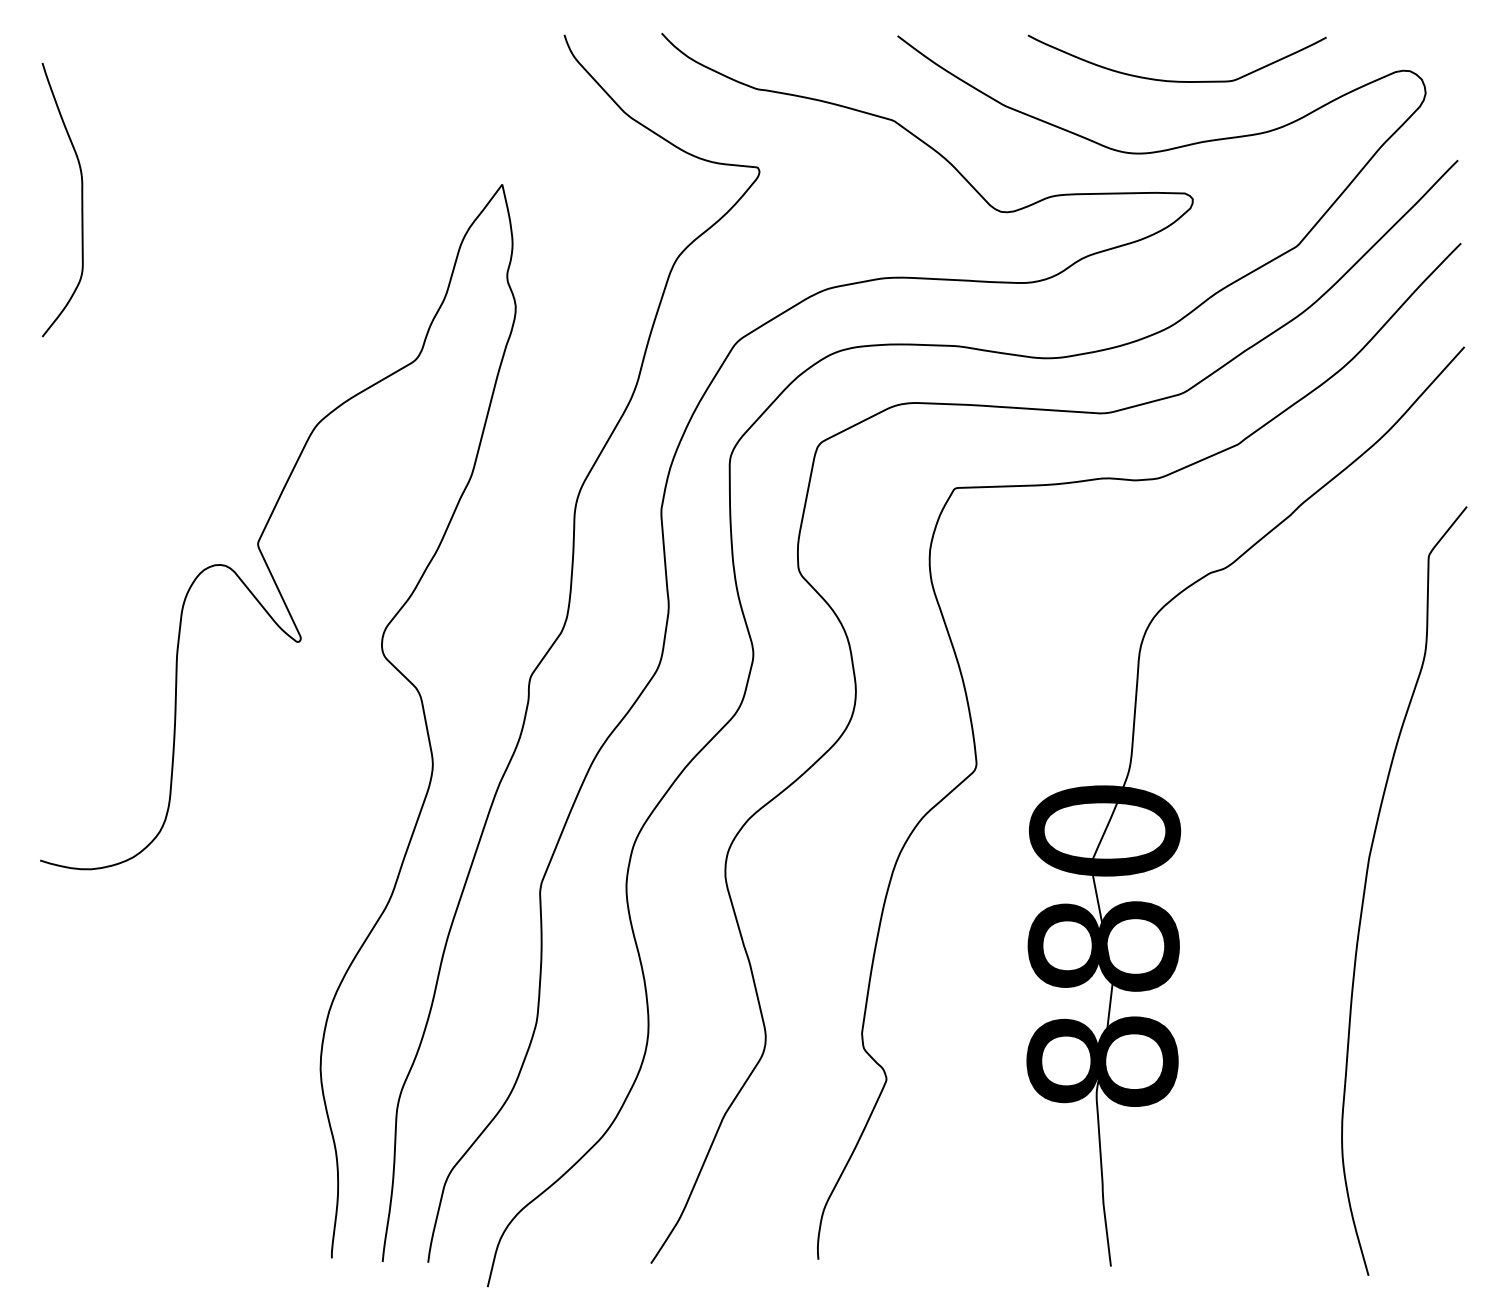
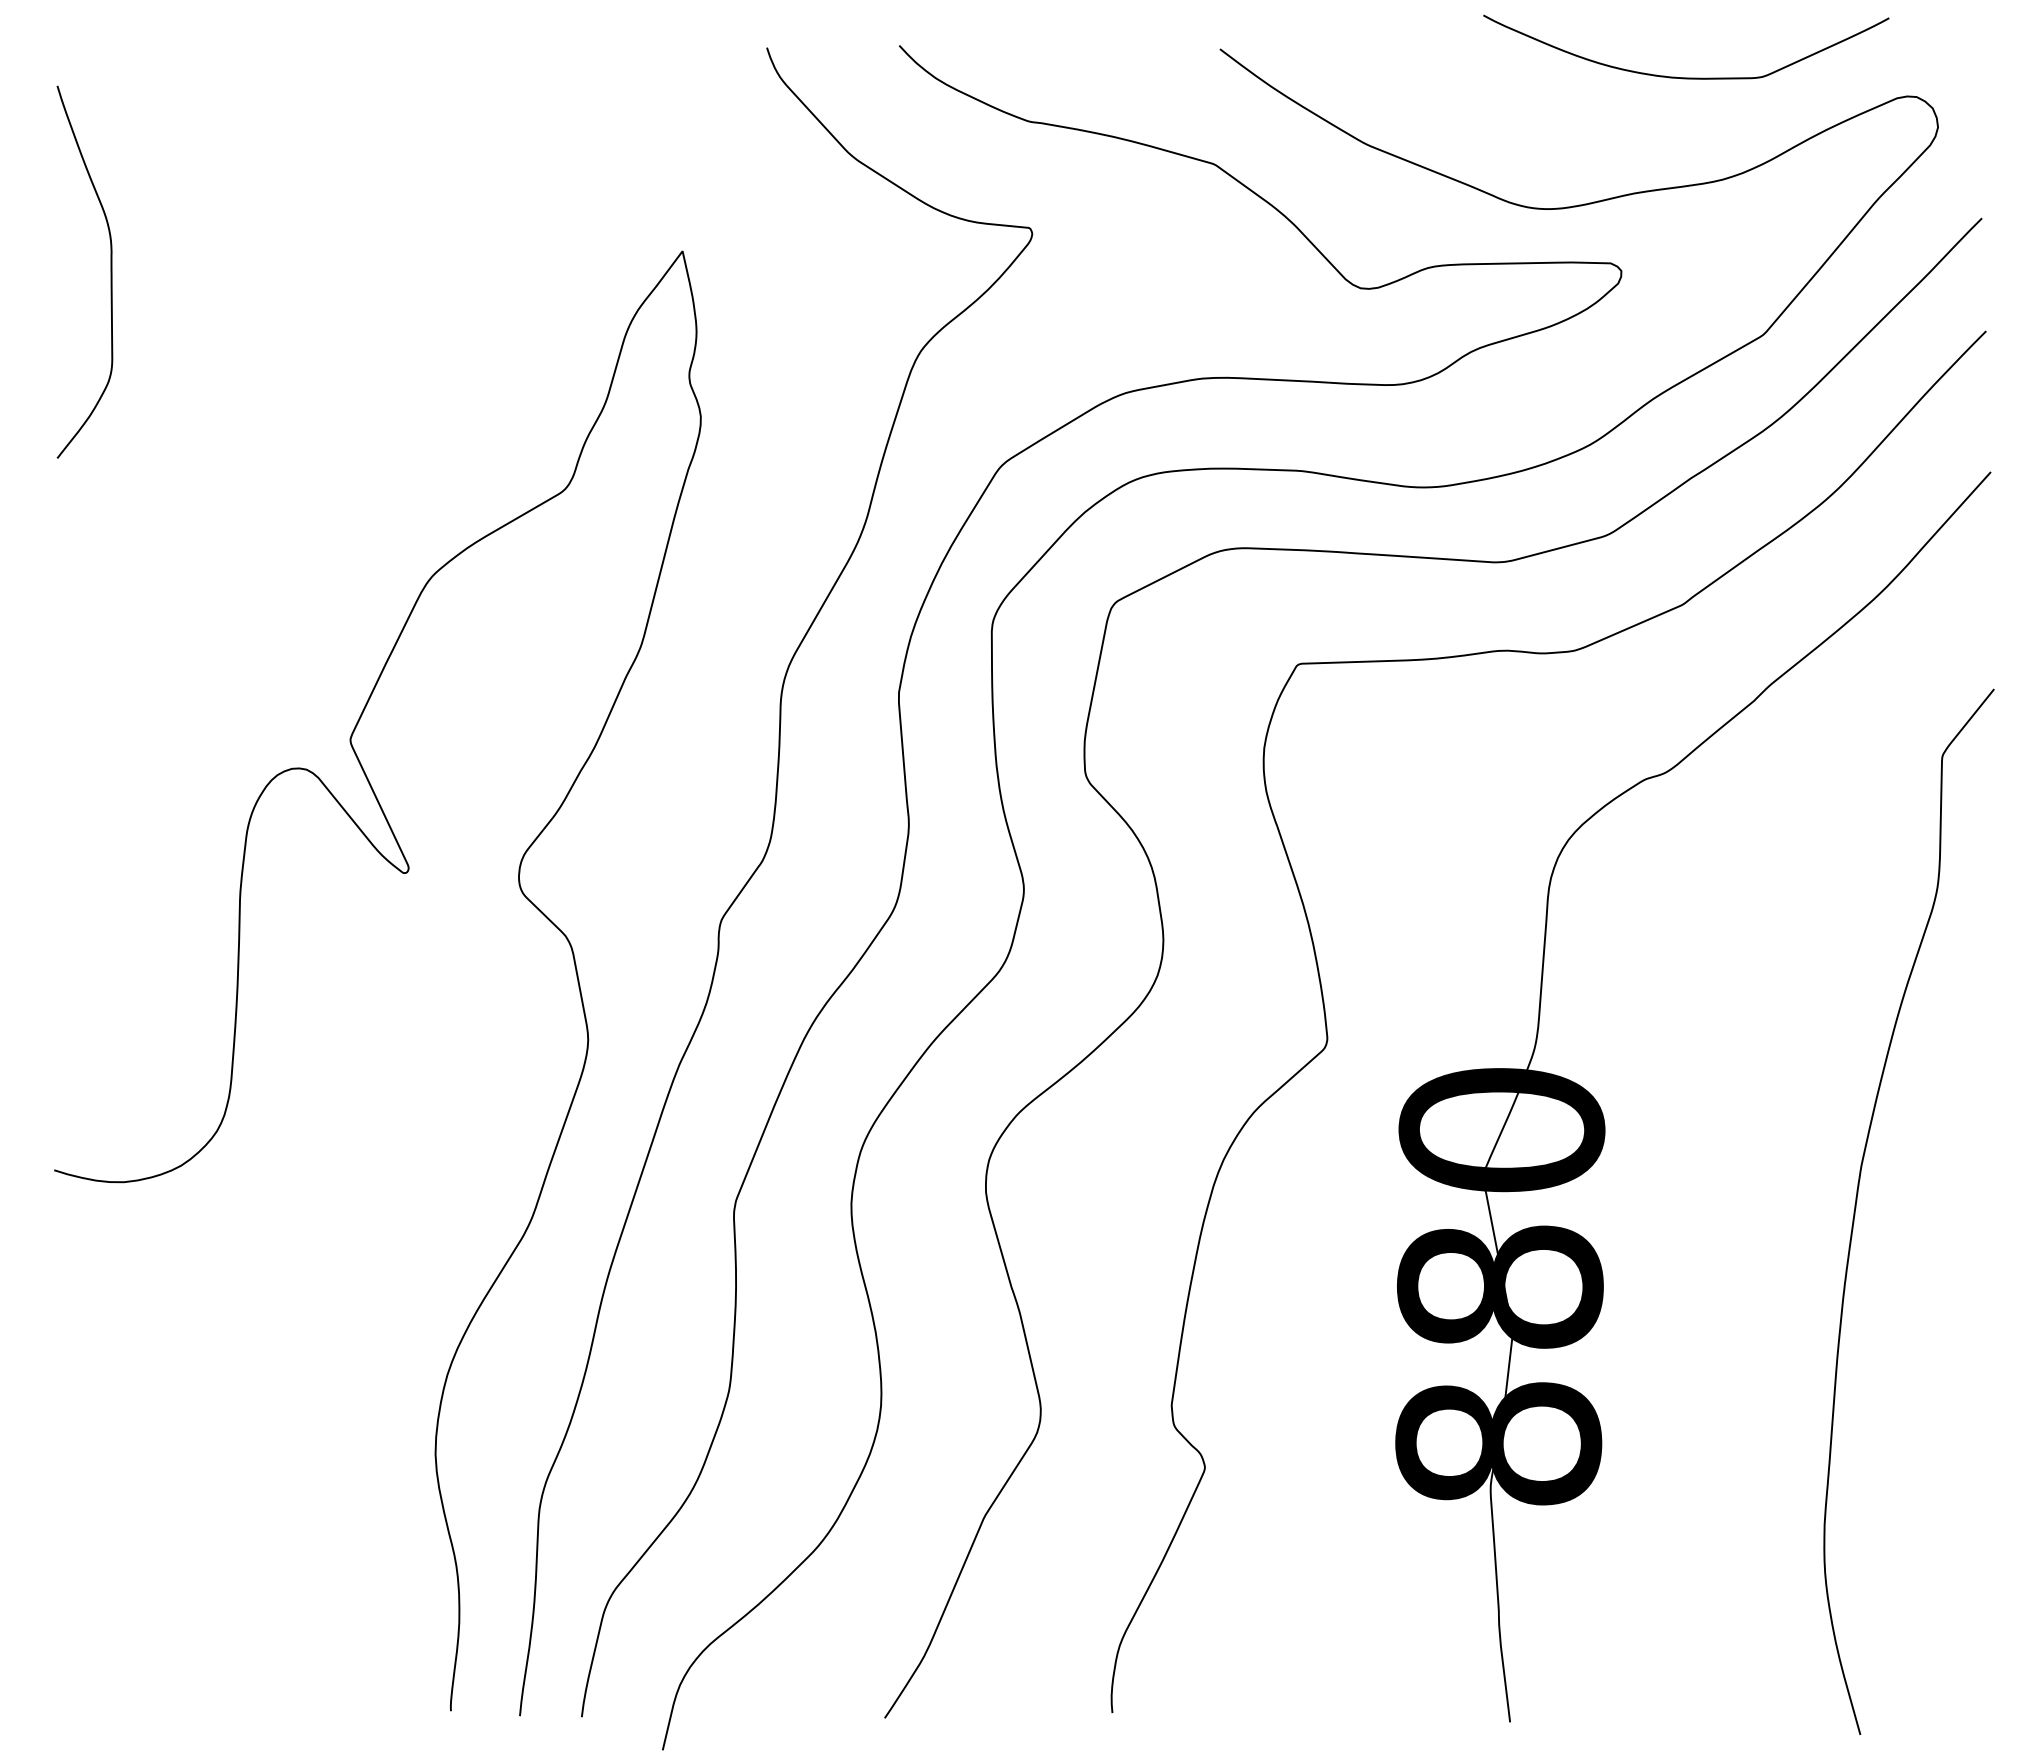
curve: (1177, 81) -> (1686, 77), moved

